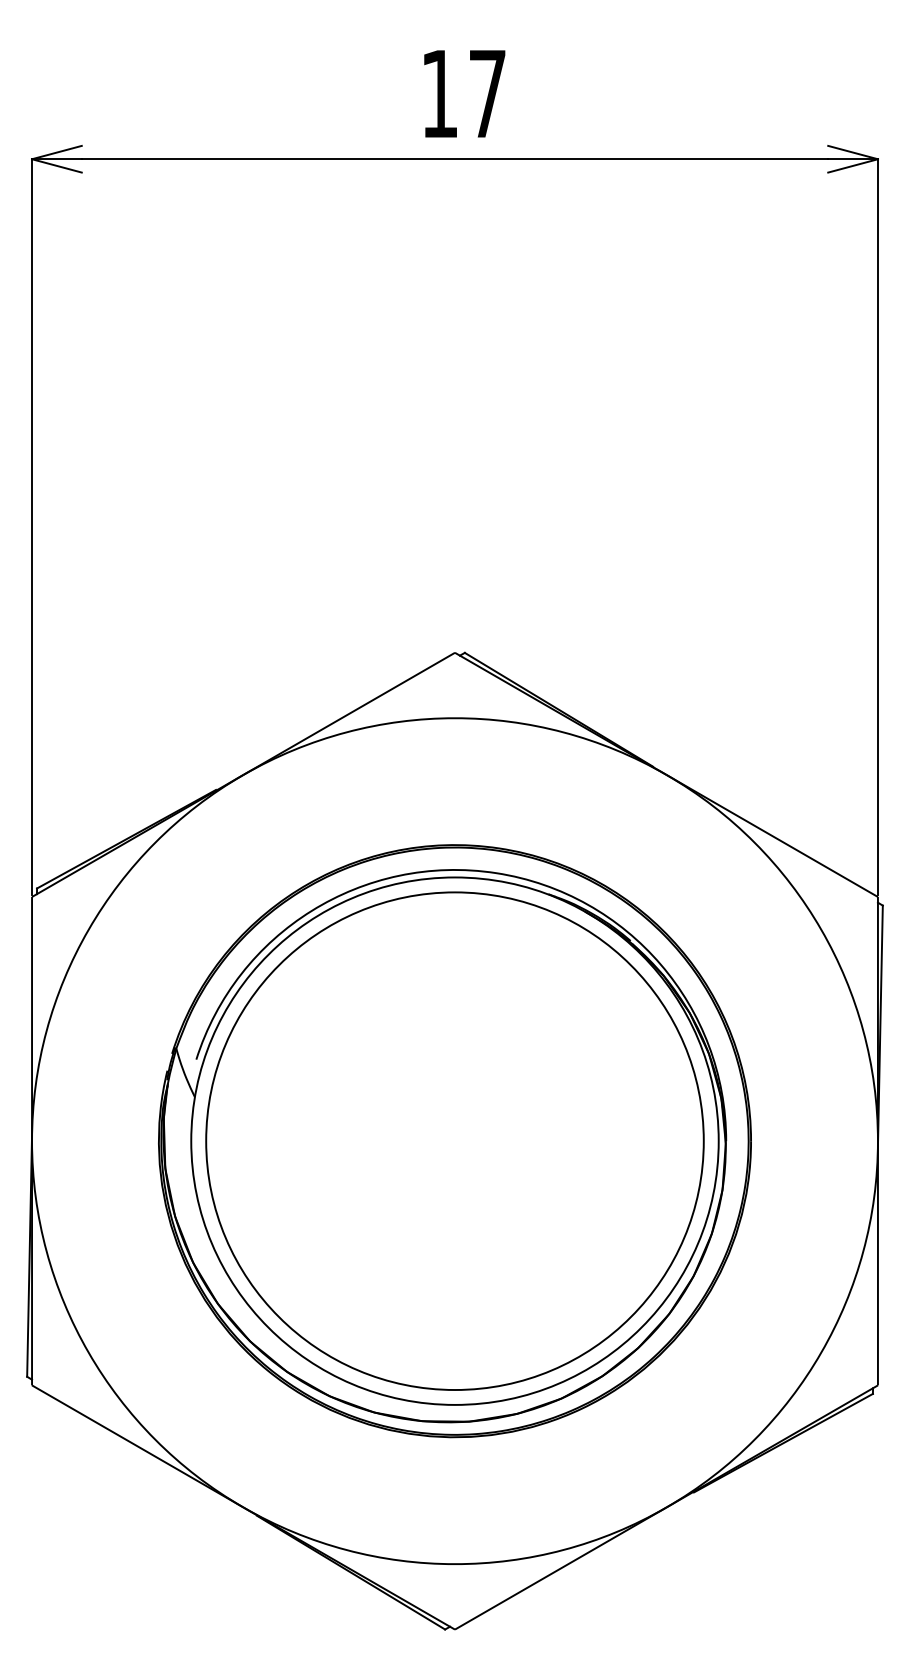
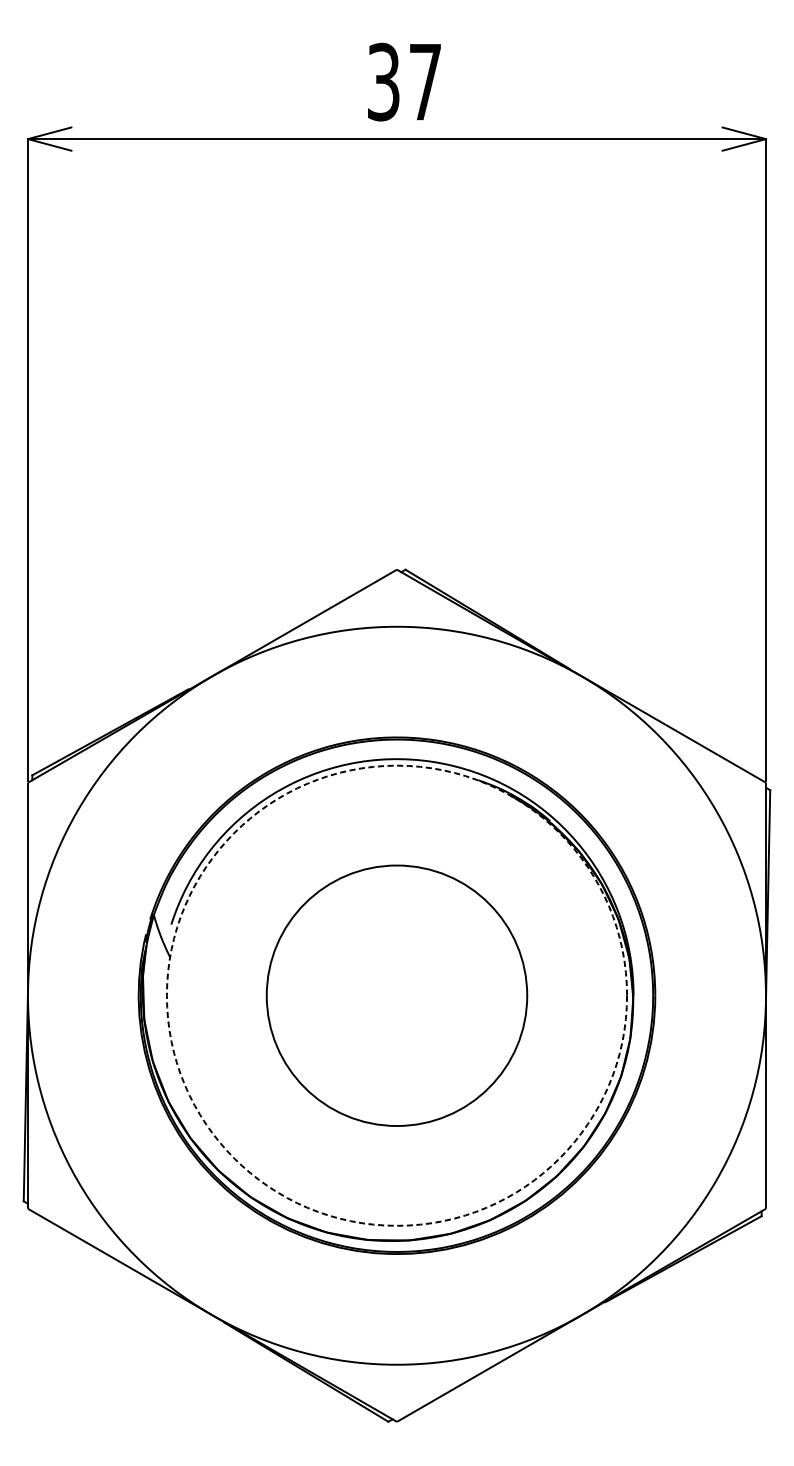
text: (439, 93) -> (383, 81), 17 -> 37
circle: (454, 1140) -> (396, 995), solid -> dashed
circle: (454, 1141) -> (396, 996), size x0.6

